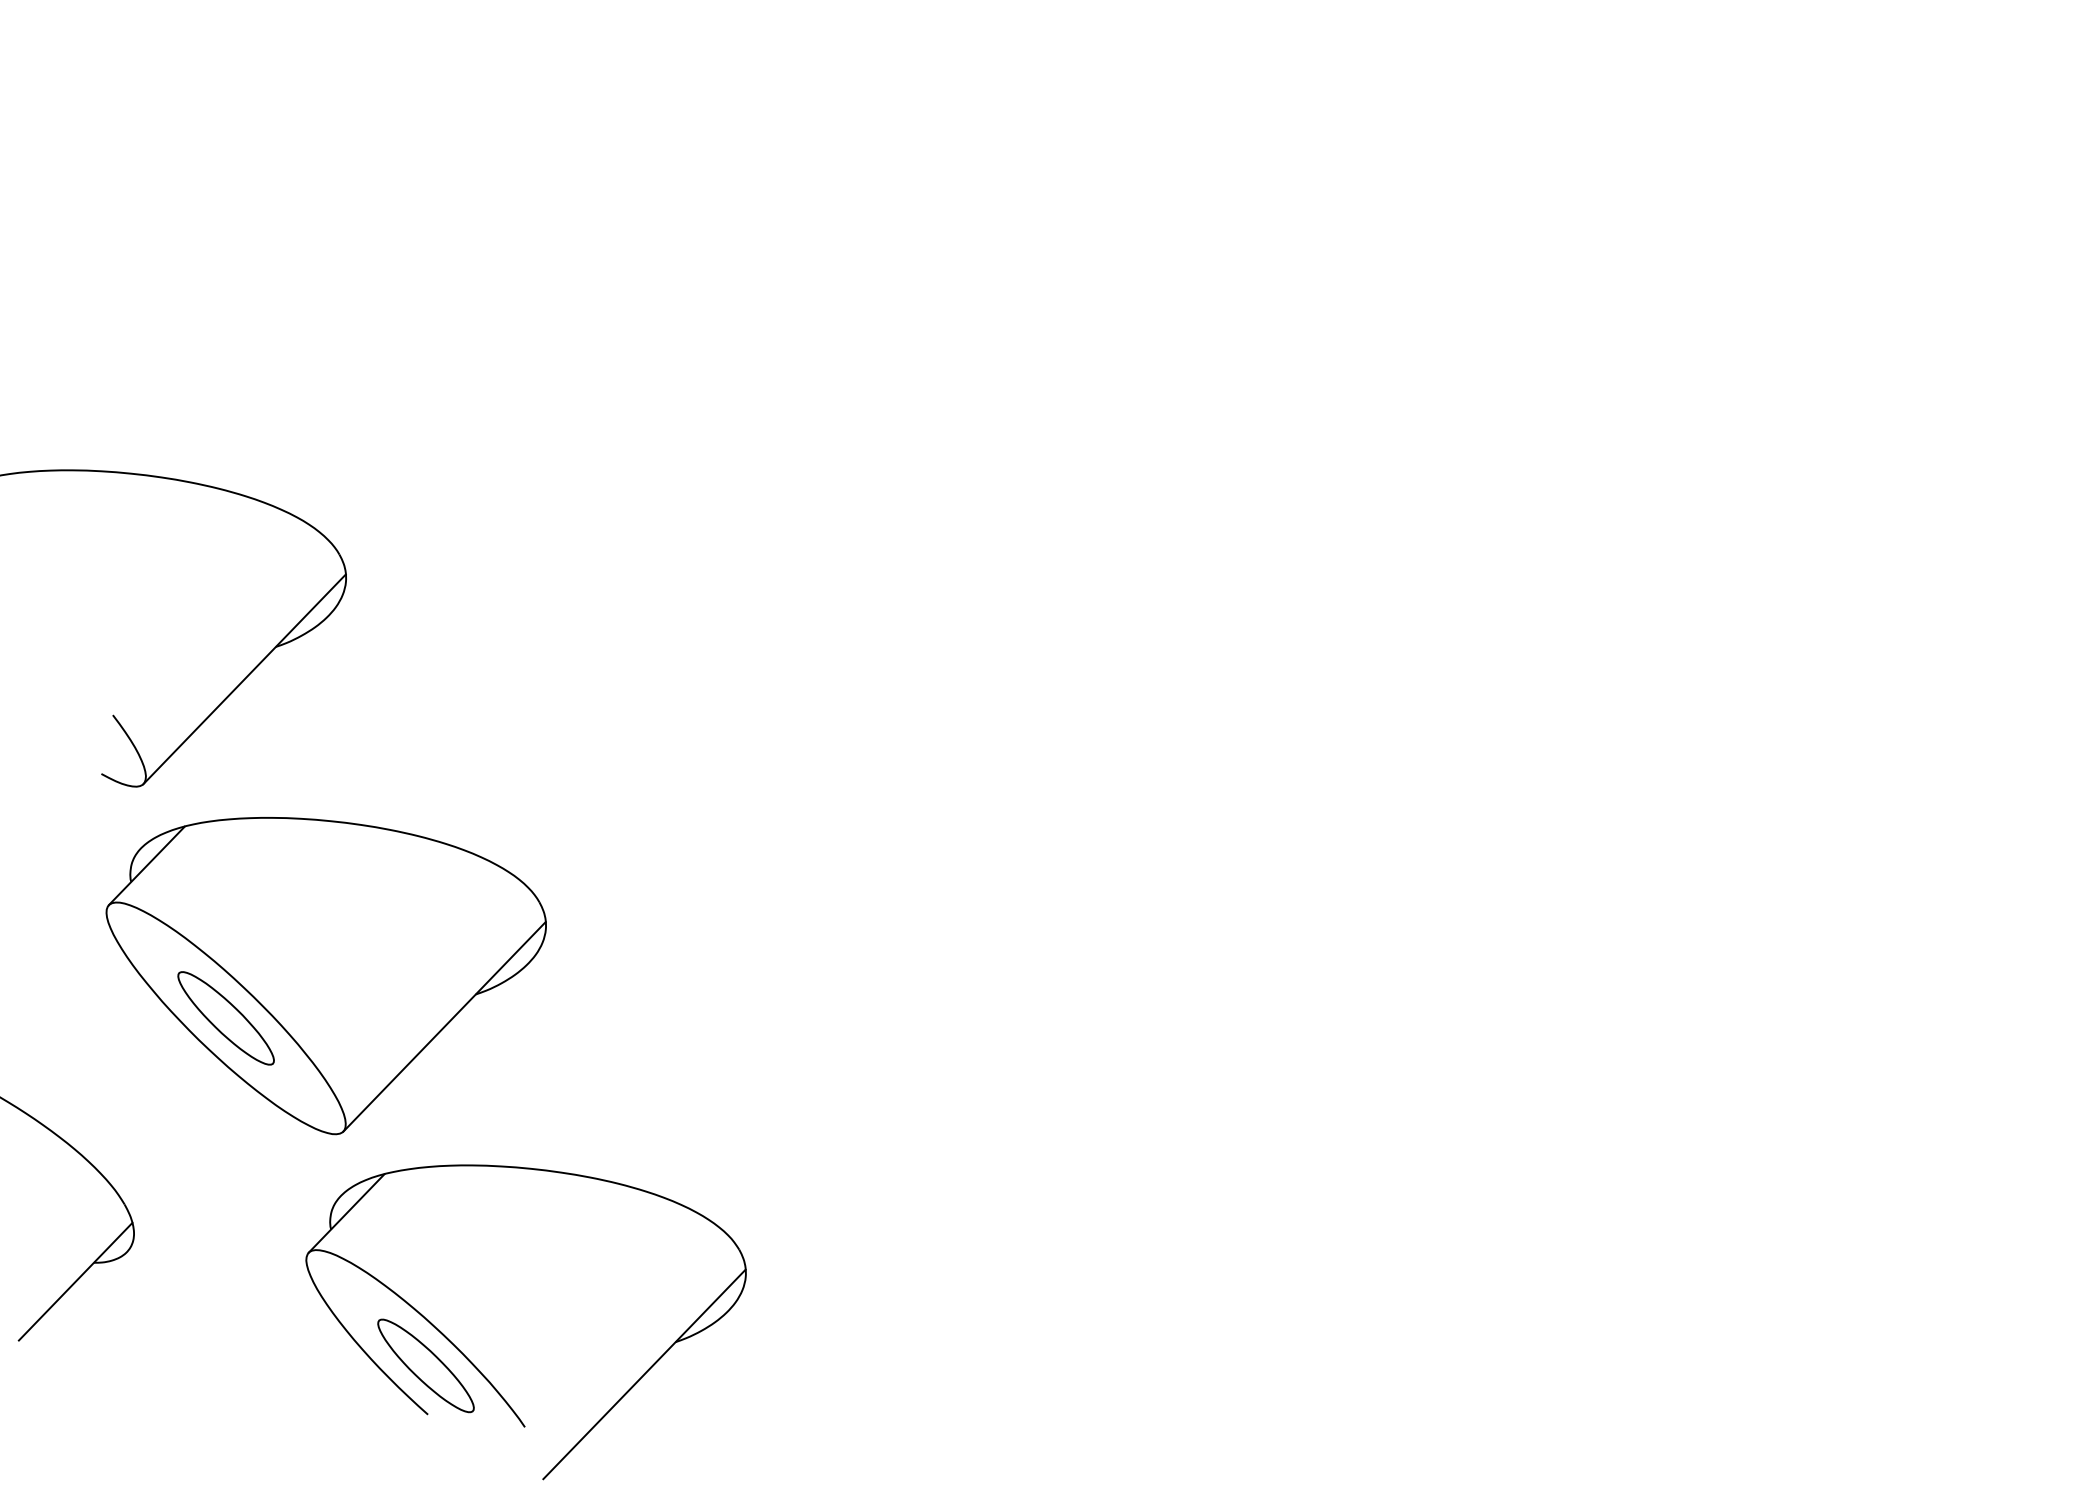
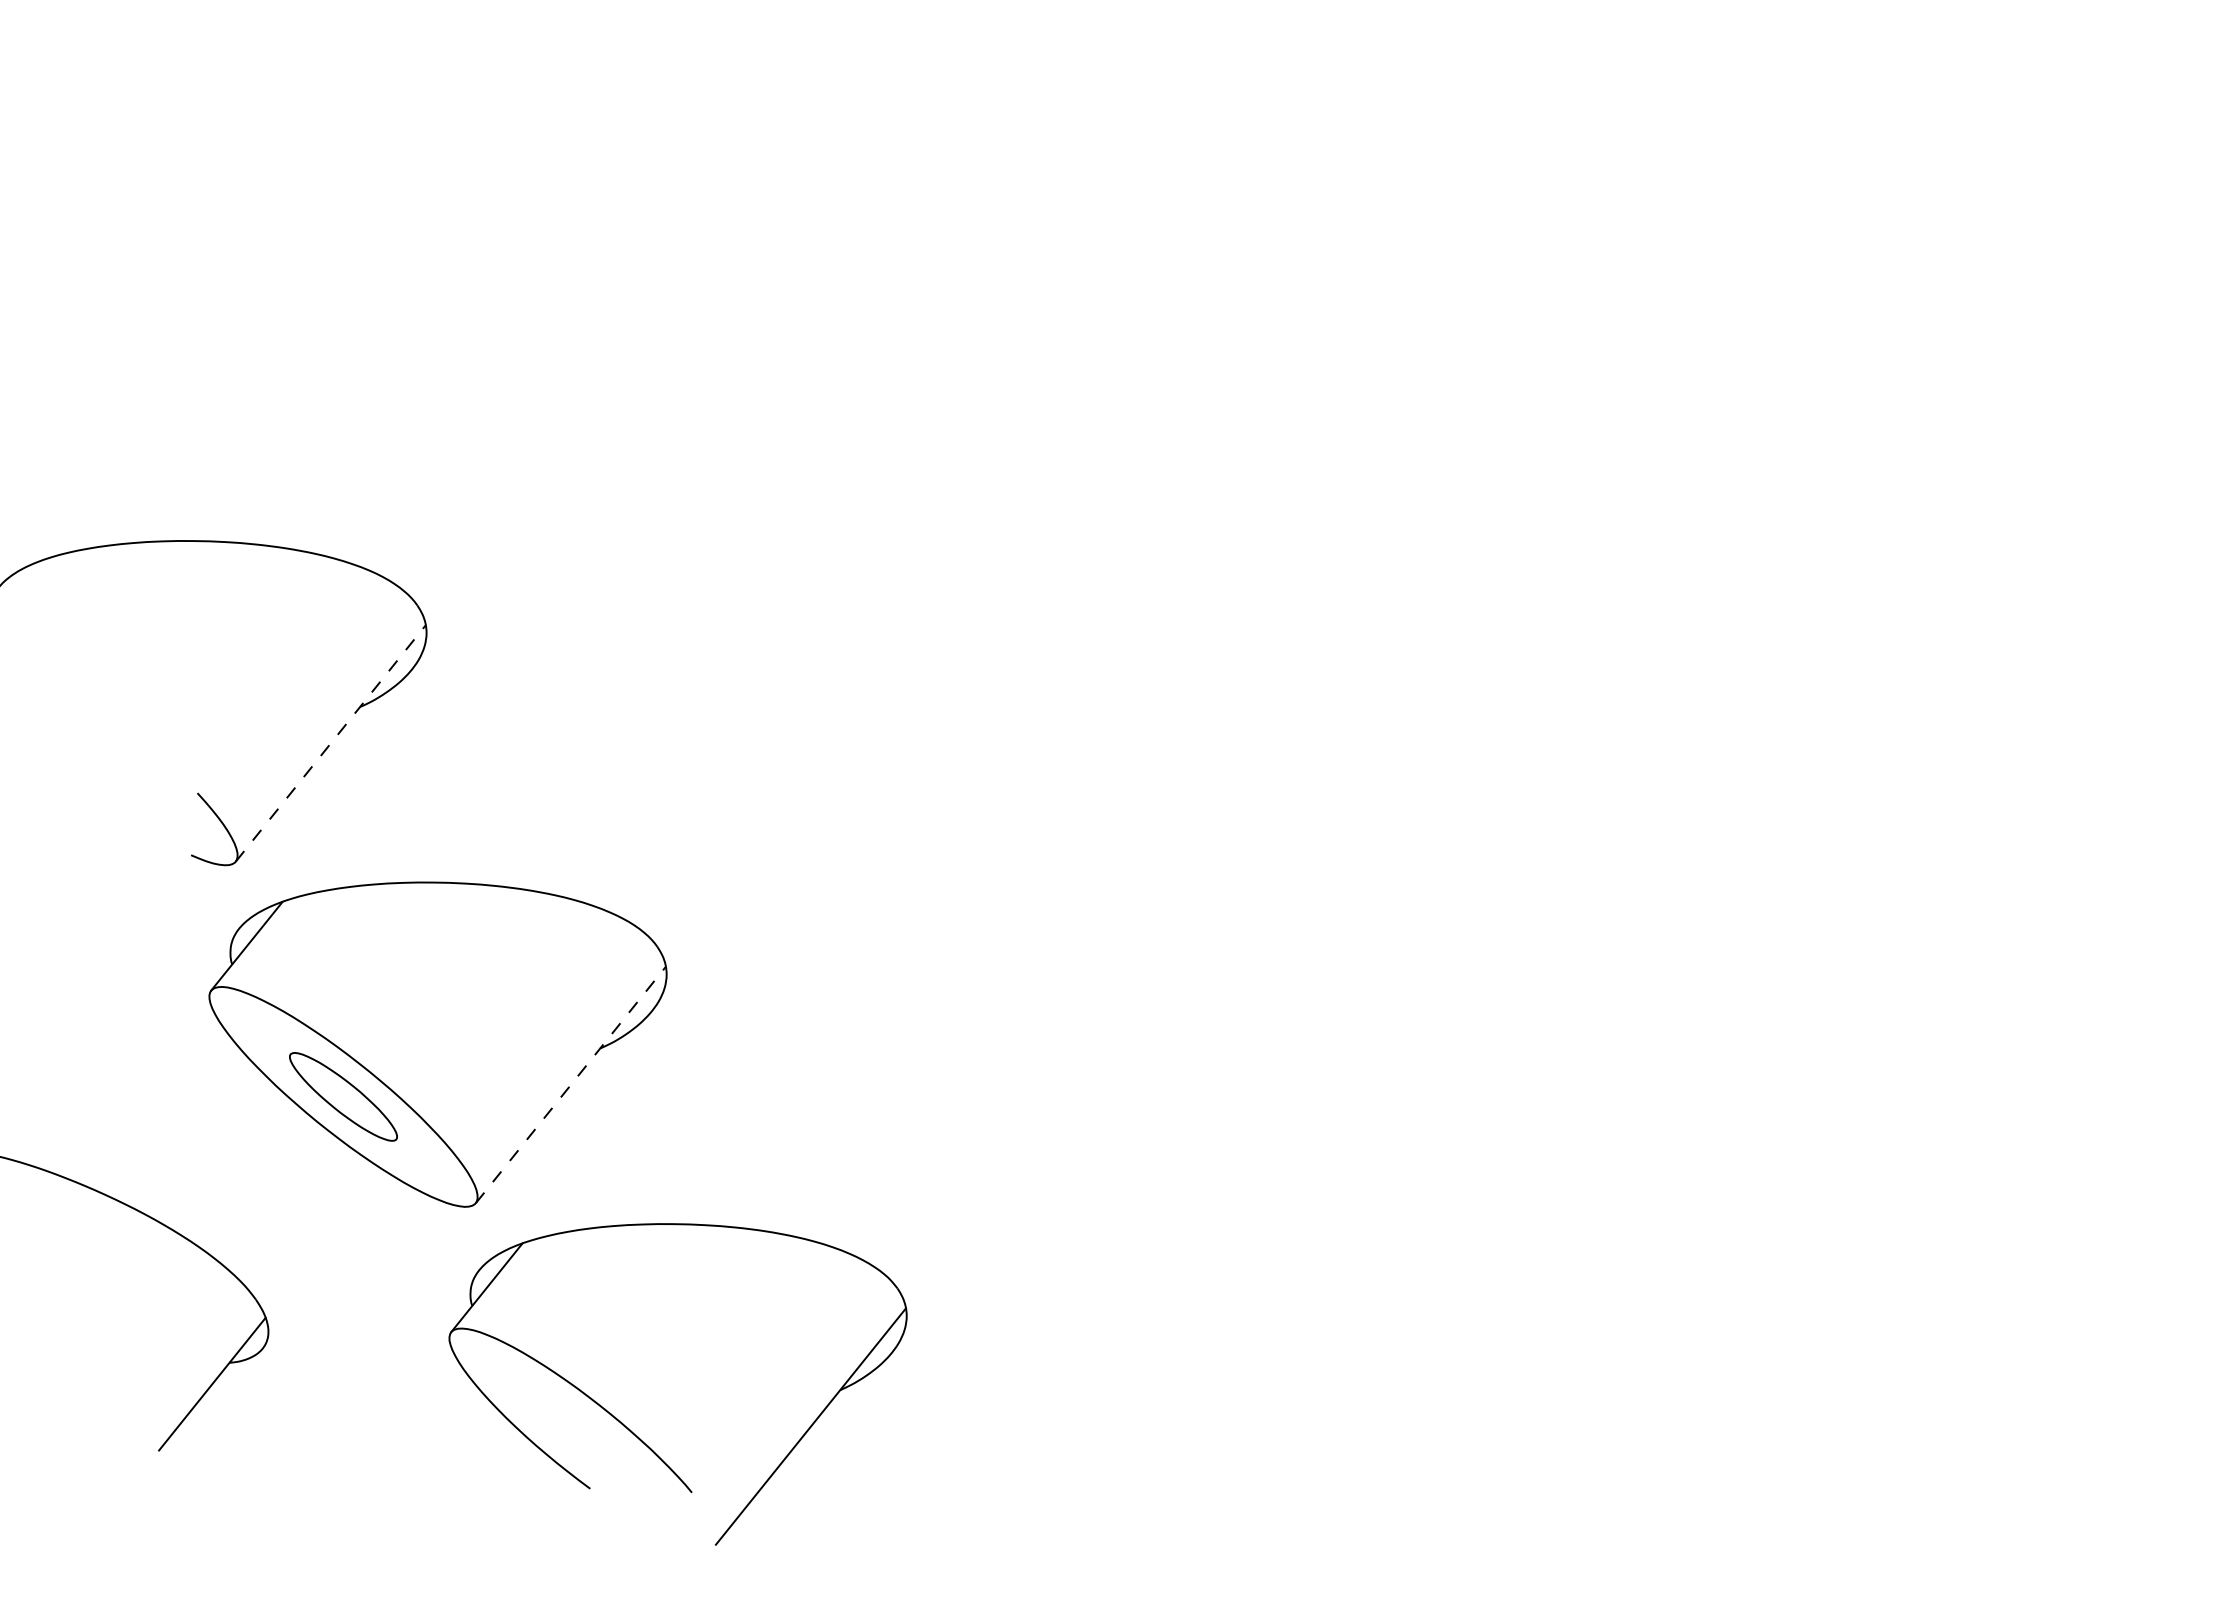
line: (244, 679) -> (330, 743), solid -> dashed
line: (444, 1027) -> (570, 1085), solid -> dashed
part: (425, 1365) -> (583, 1438), removed

